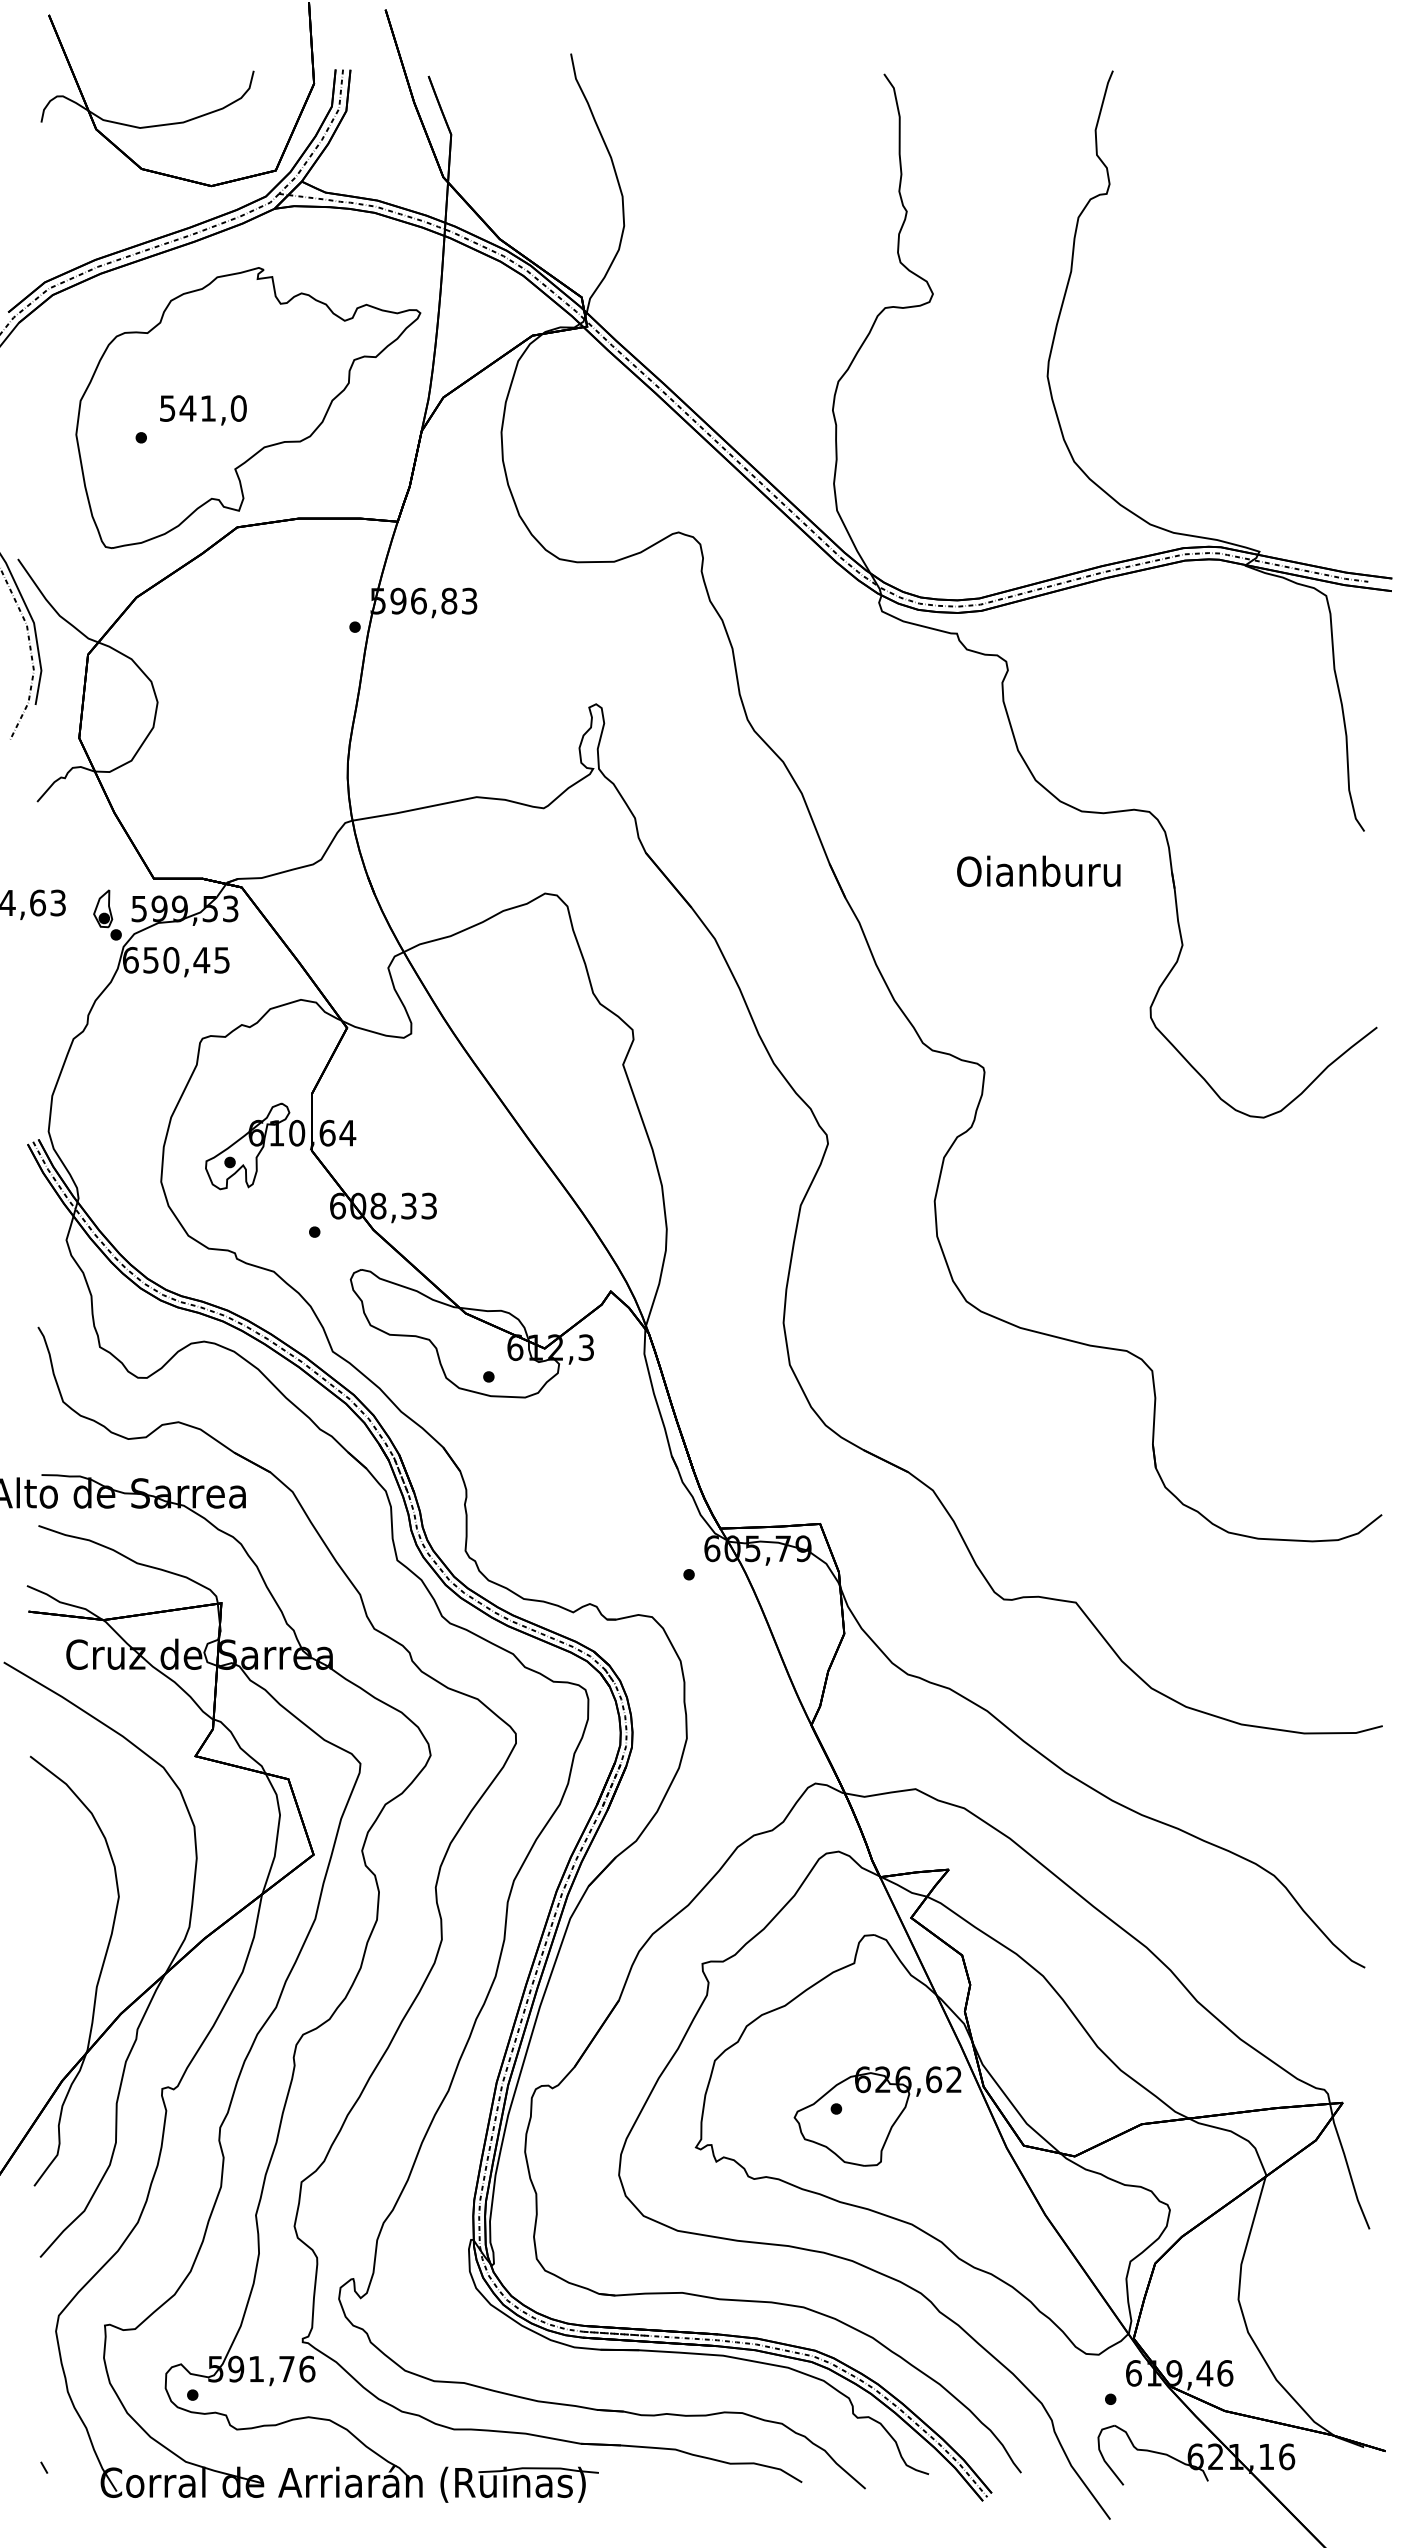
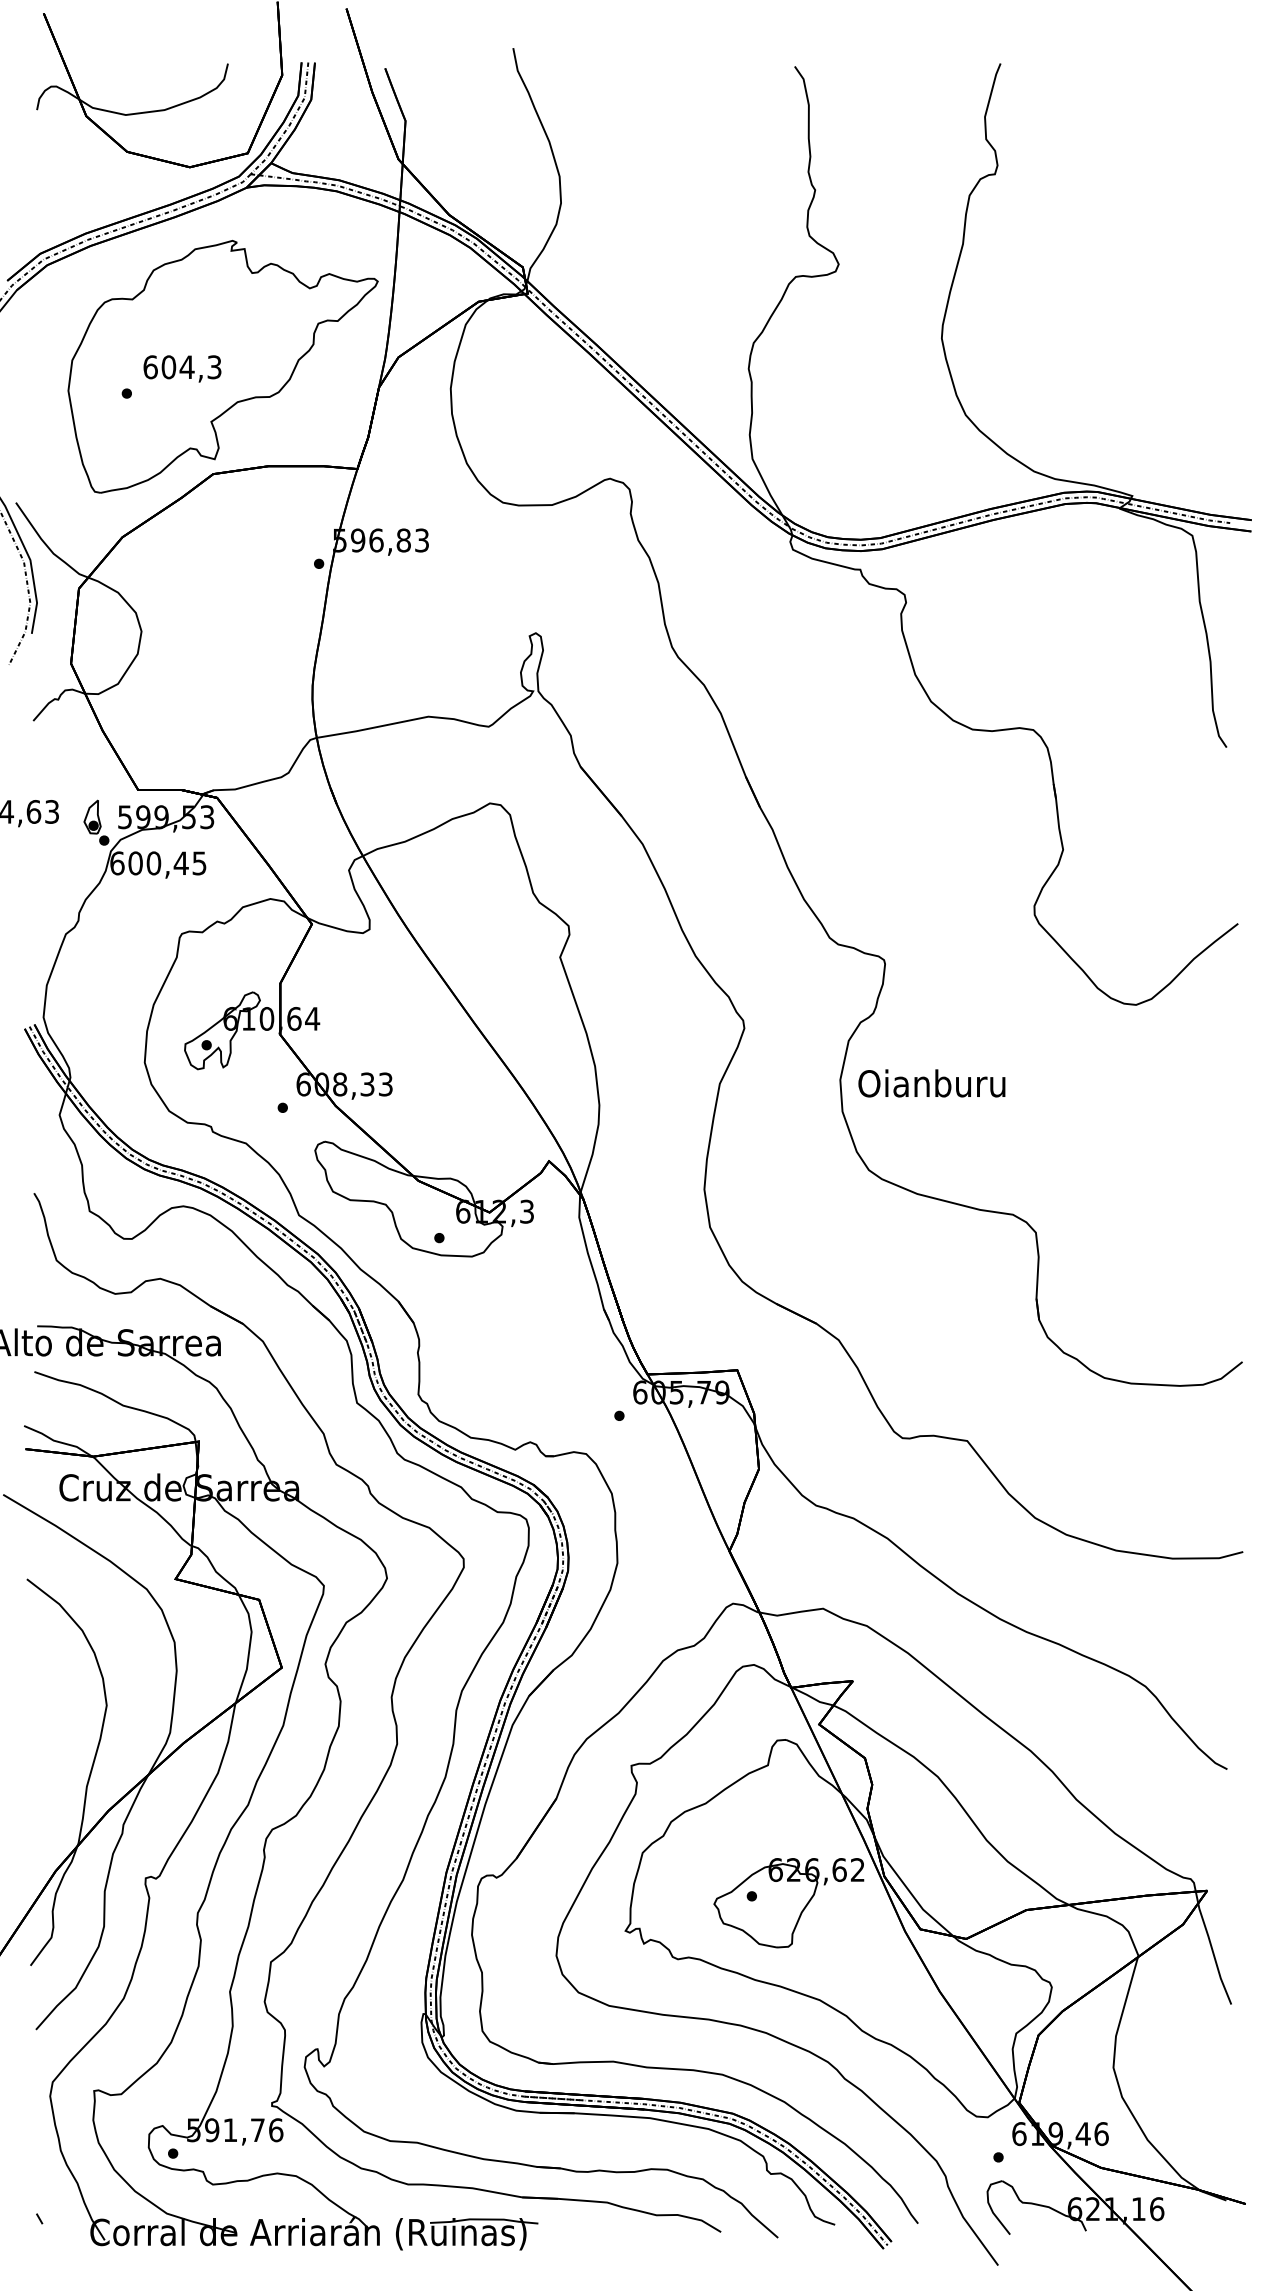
text: (203, 408) -> (182, 367), 541,0 -> 604,3
text: (1038, 871) -> (931, 1083), moved
text: (150, 960) -> (135, 863), 650,45 -> 600,45

